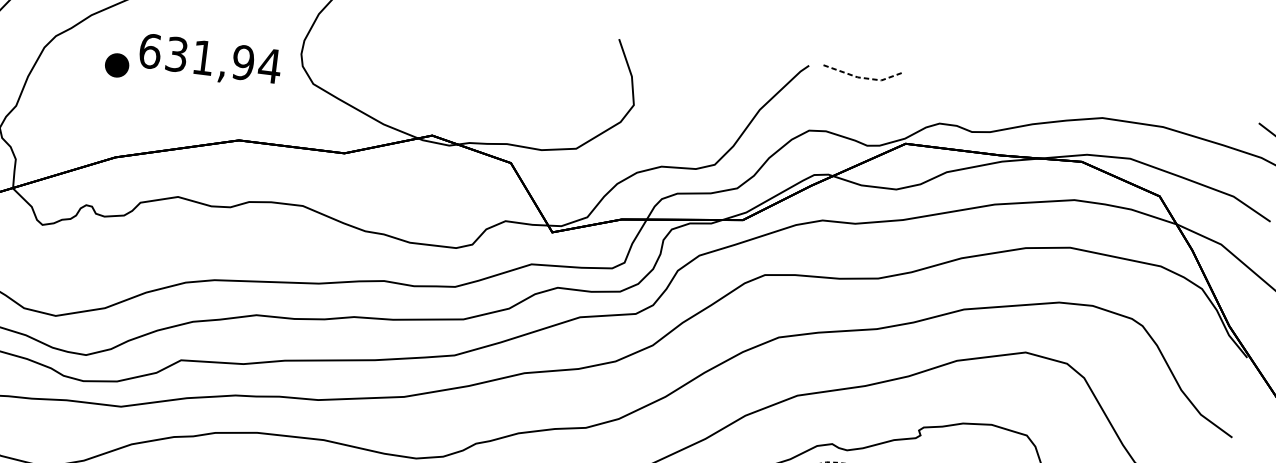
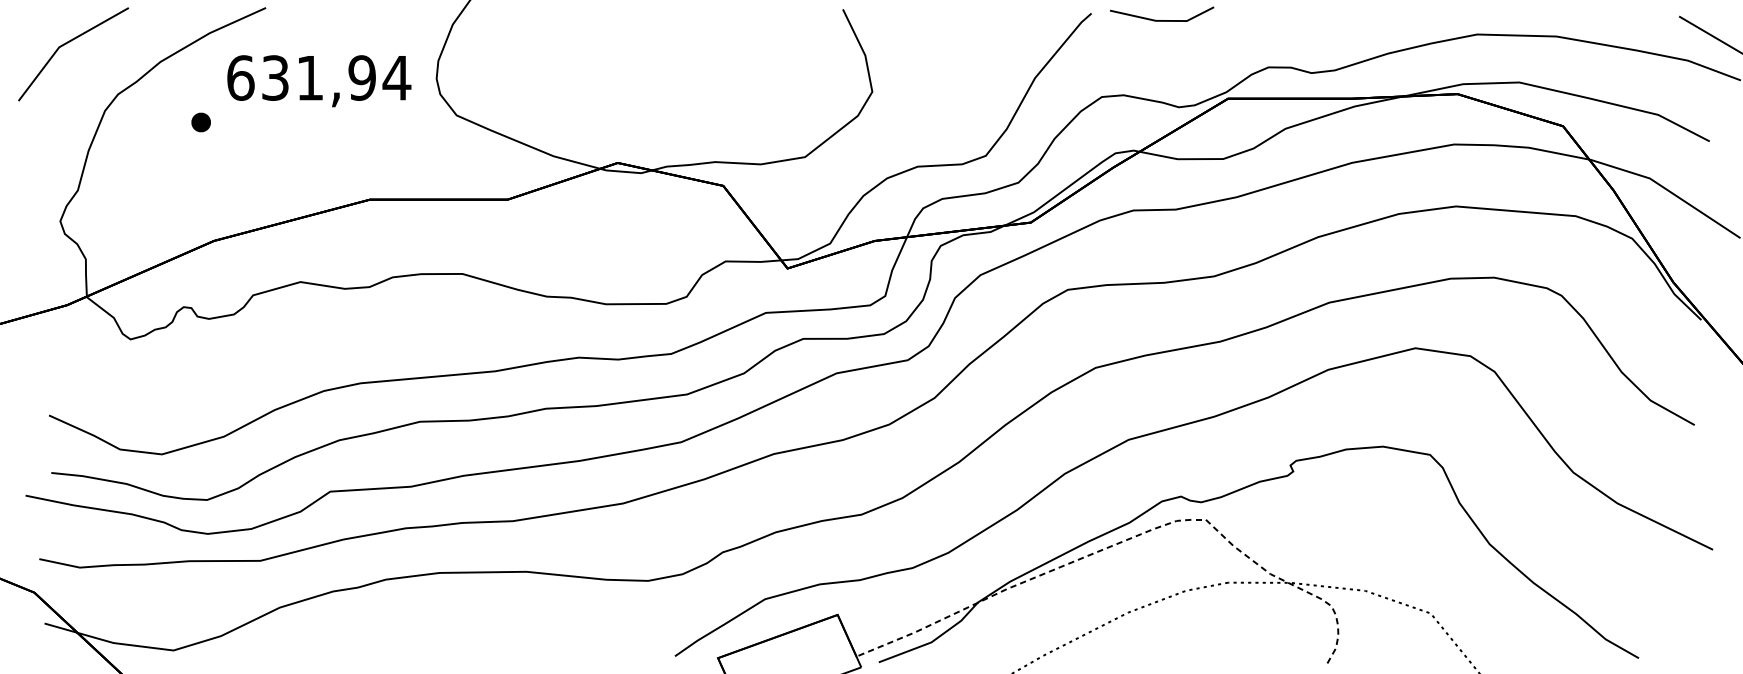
text: (210, 61) -> (319, 81), moved
part: (116, 65) -> (200, 122), size x0.62
line: (862, 77) -> (1162, 20), dashed -> solid

